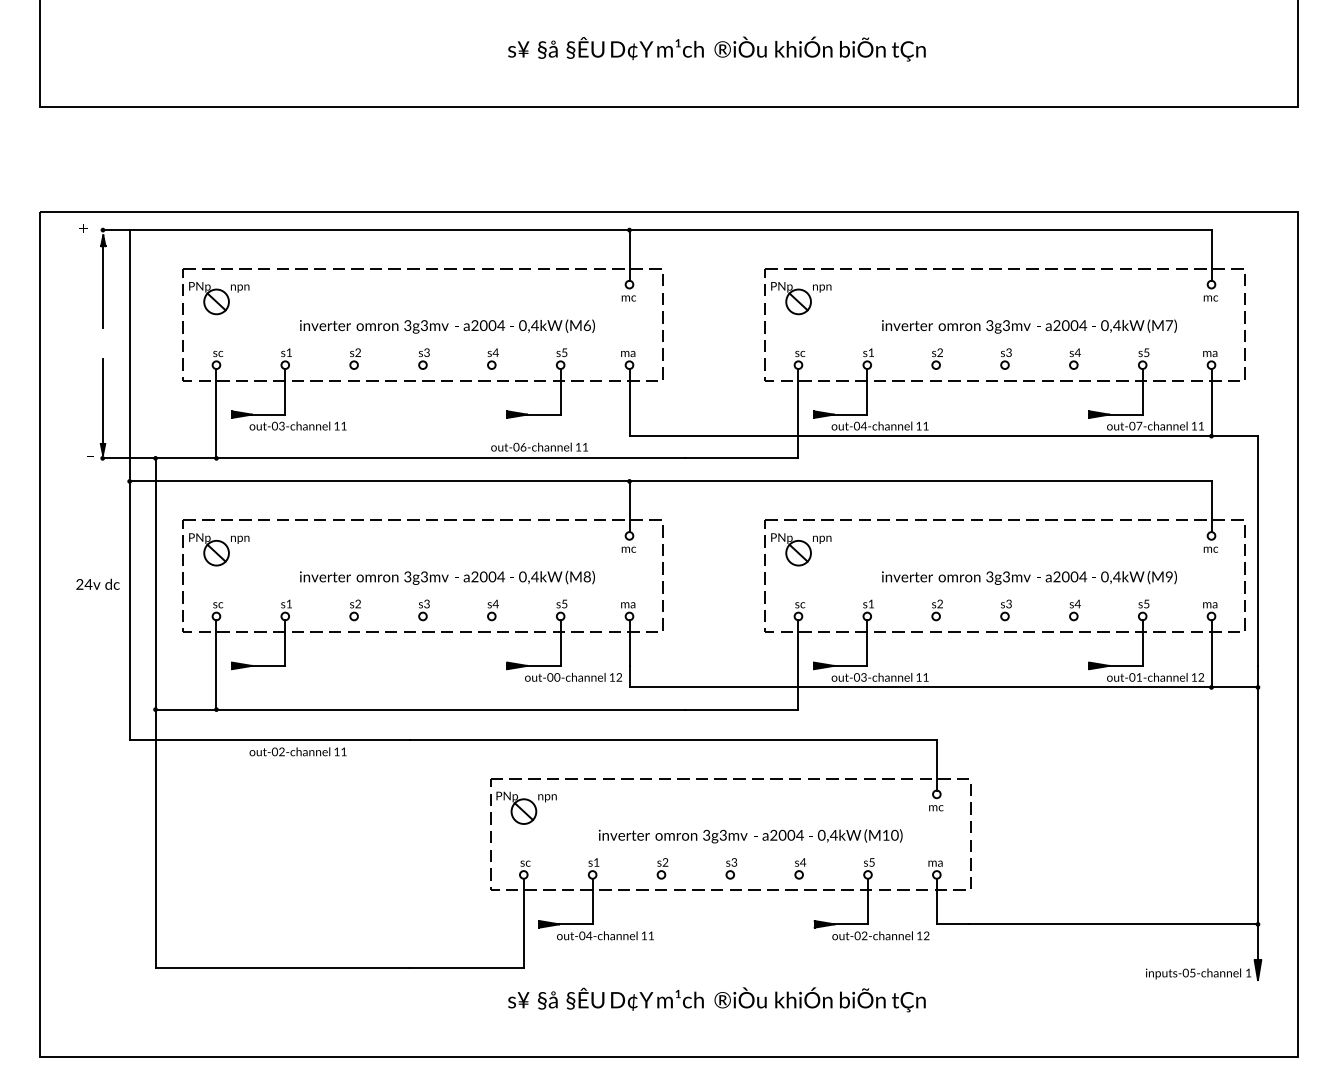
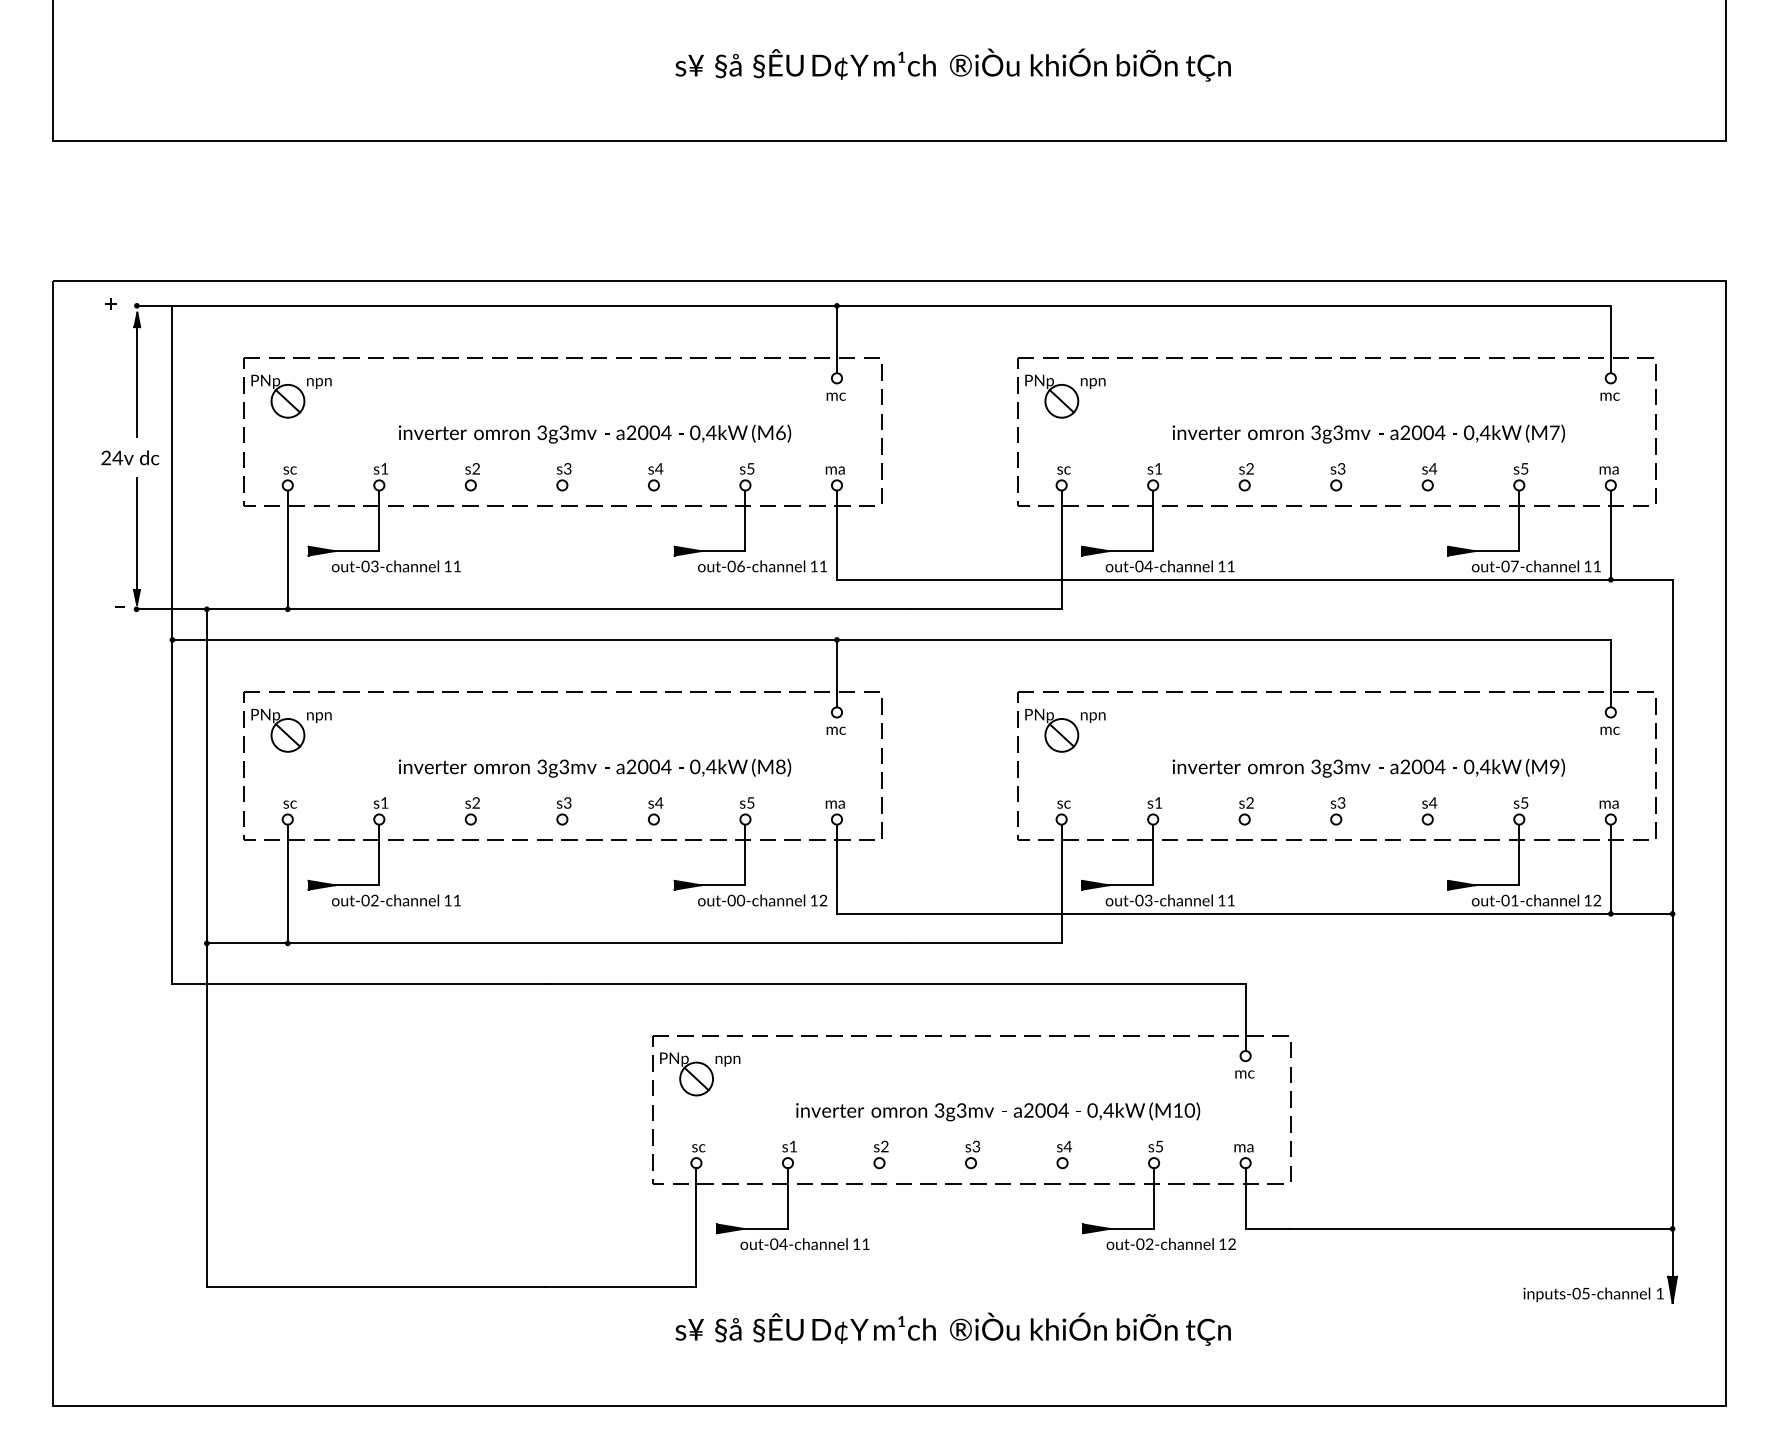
text: (539, 447) -> (762, 566), moved
text: (98, 584) -> (130, 457), moved
text: (297, 751) -> (395, 900), moved

